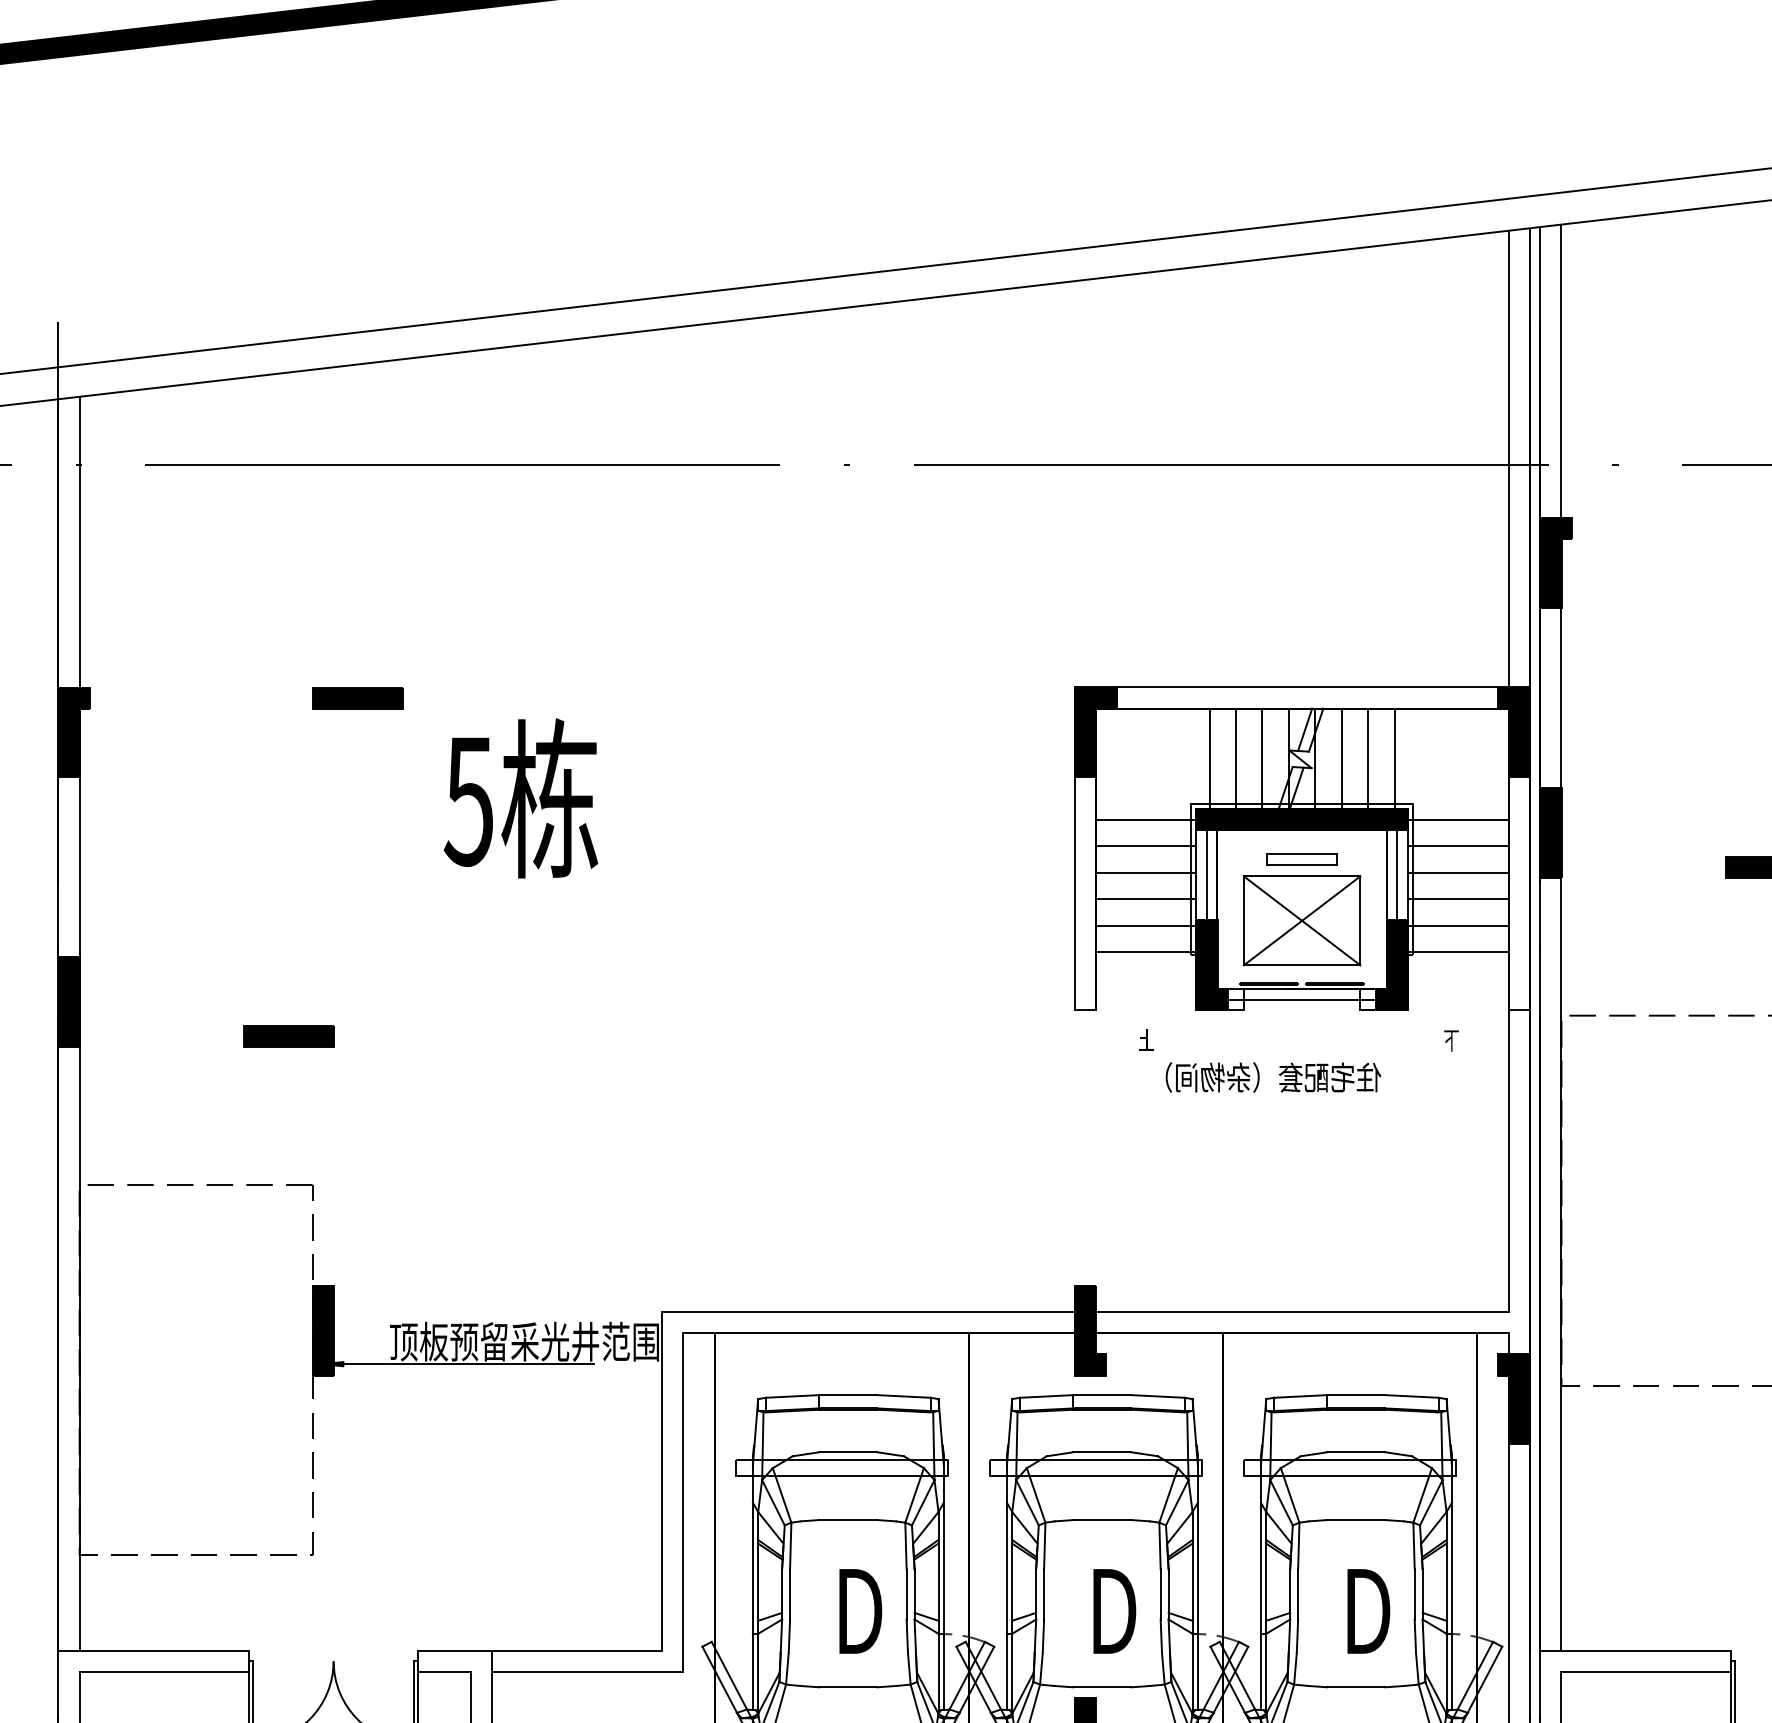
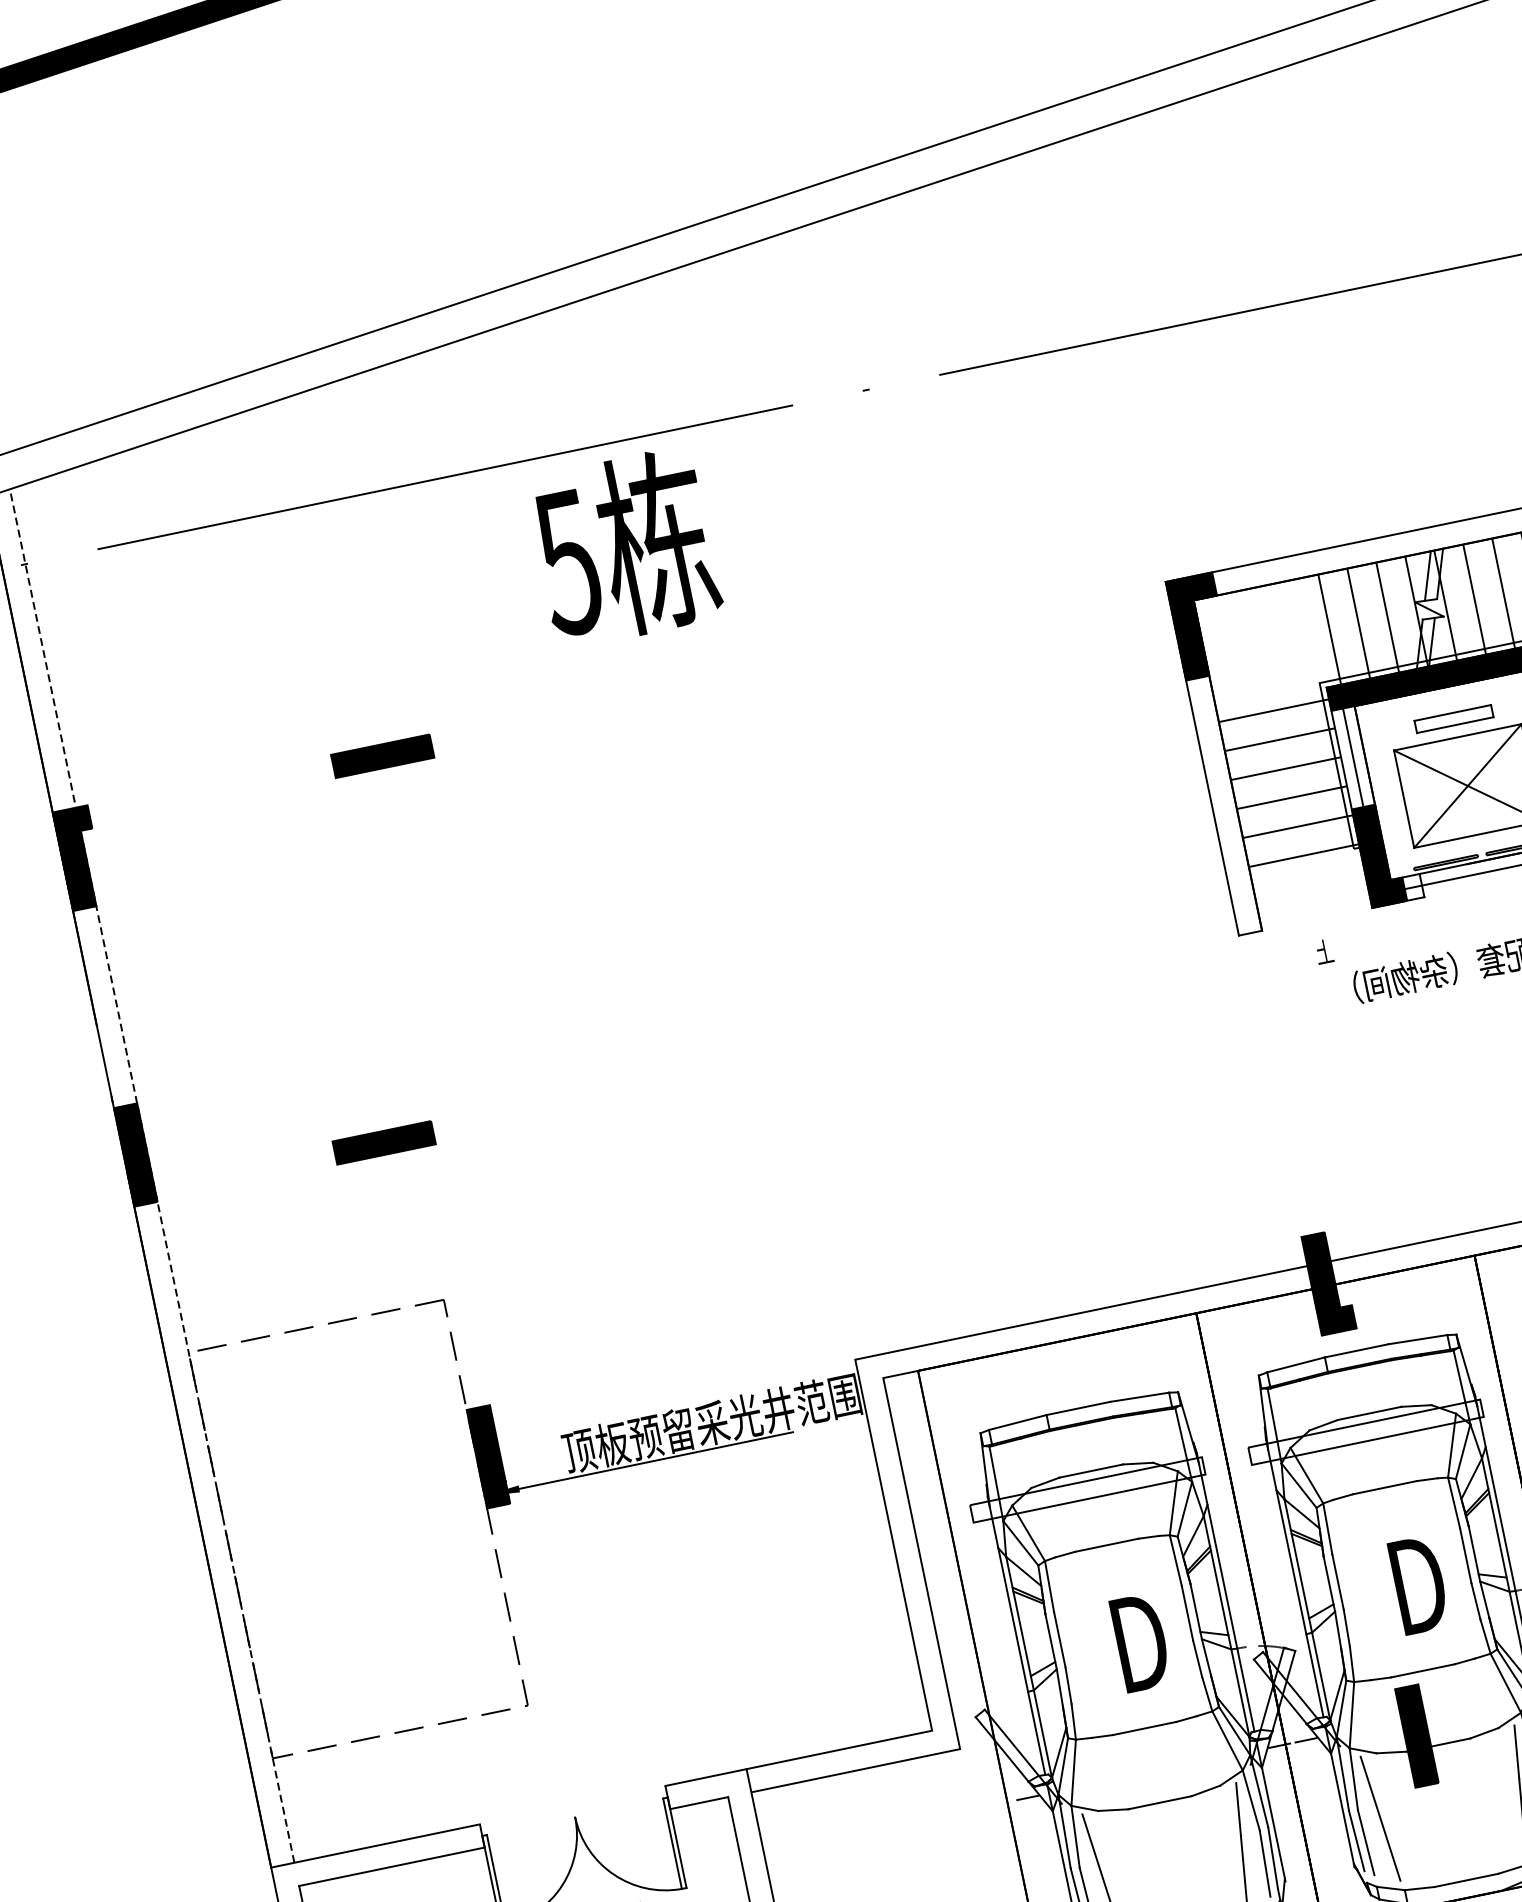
text: (520, 798) -> (623, 547), moved
line: (79, 1023) -> (151, 1175), solid -> dashed

